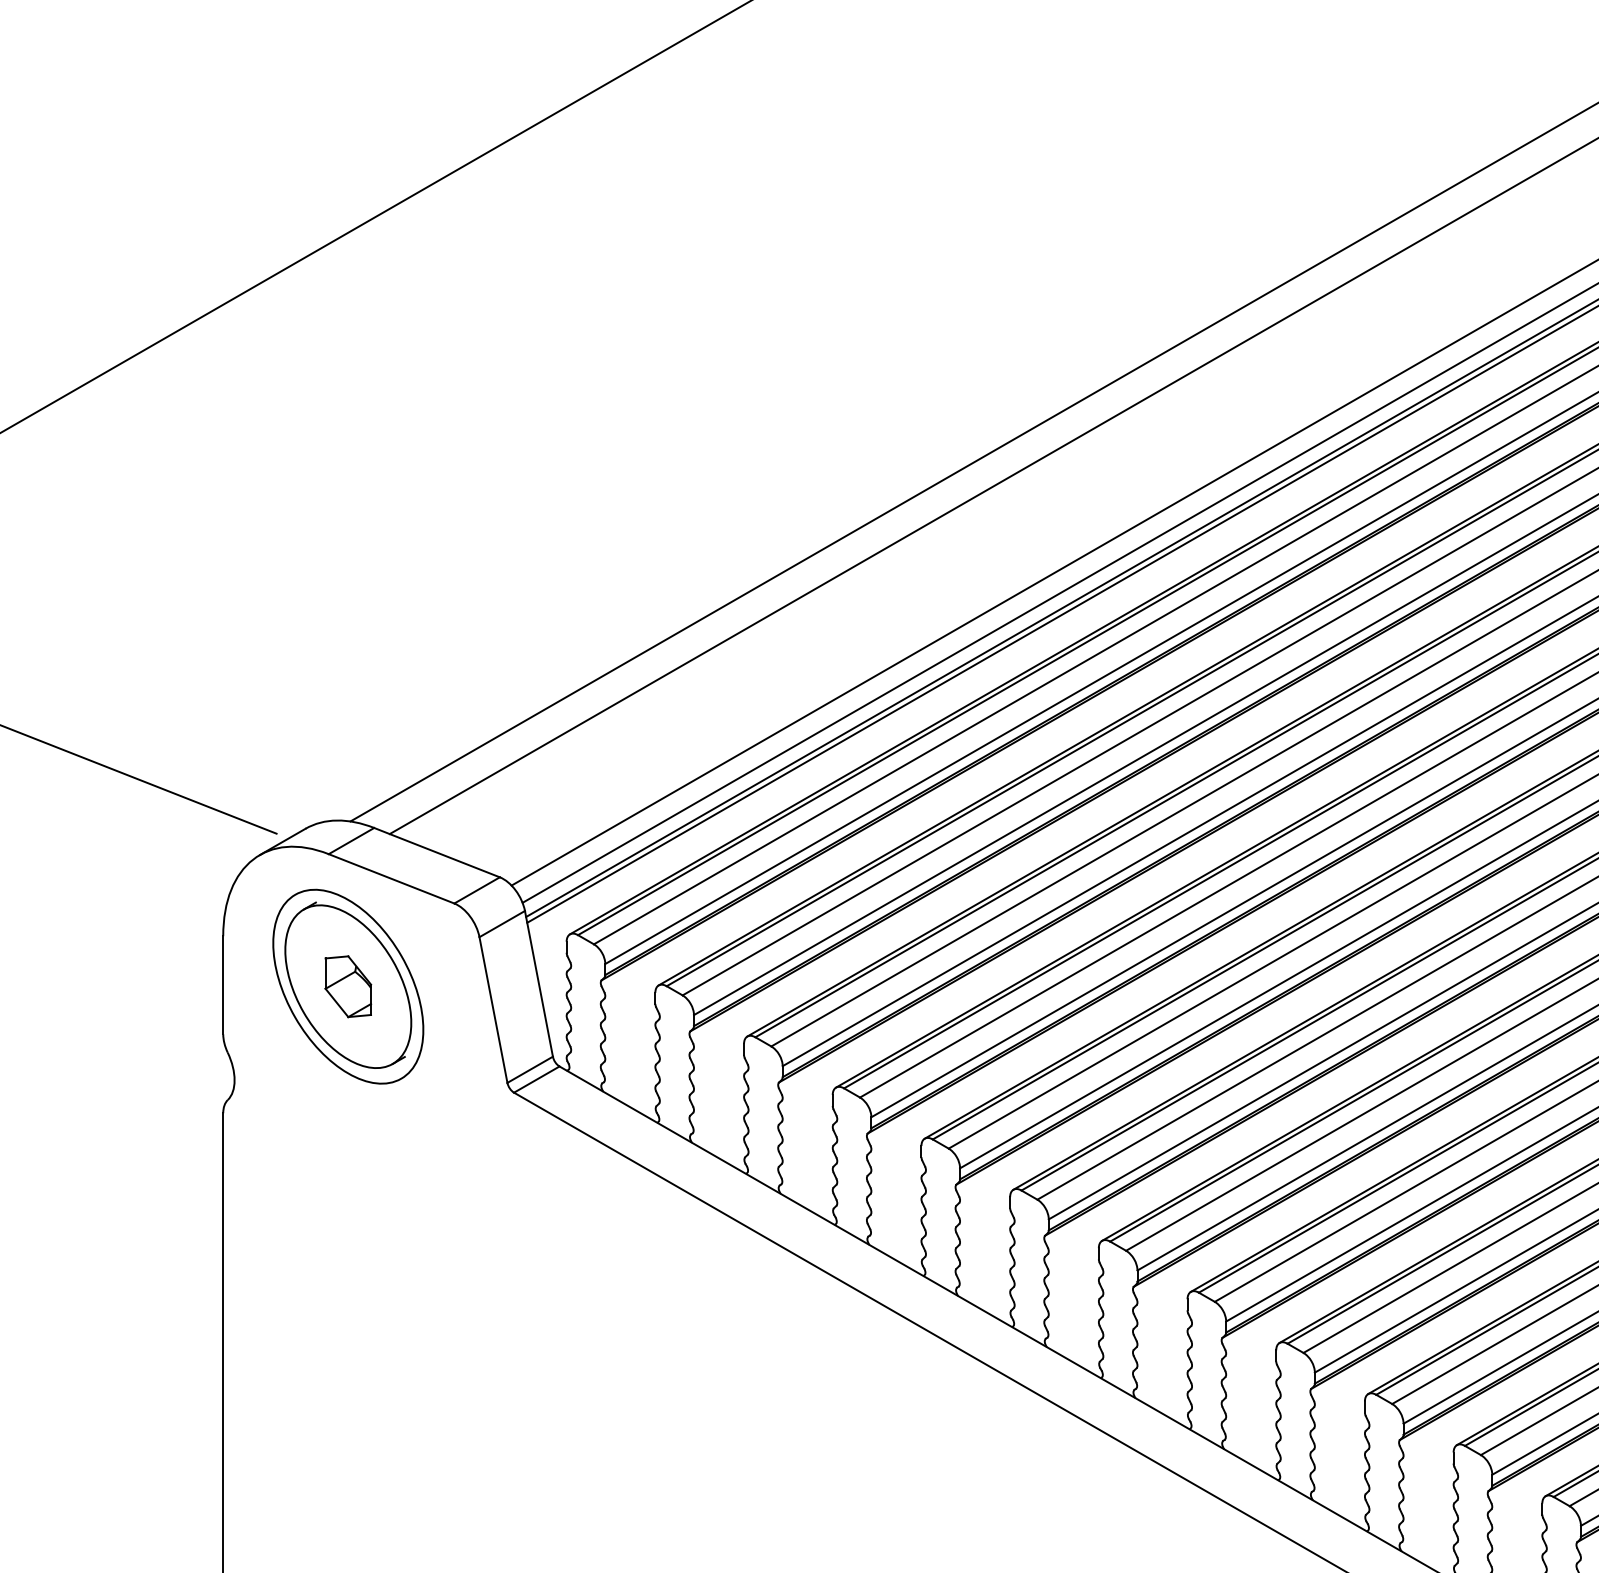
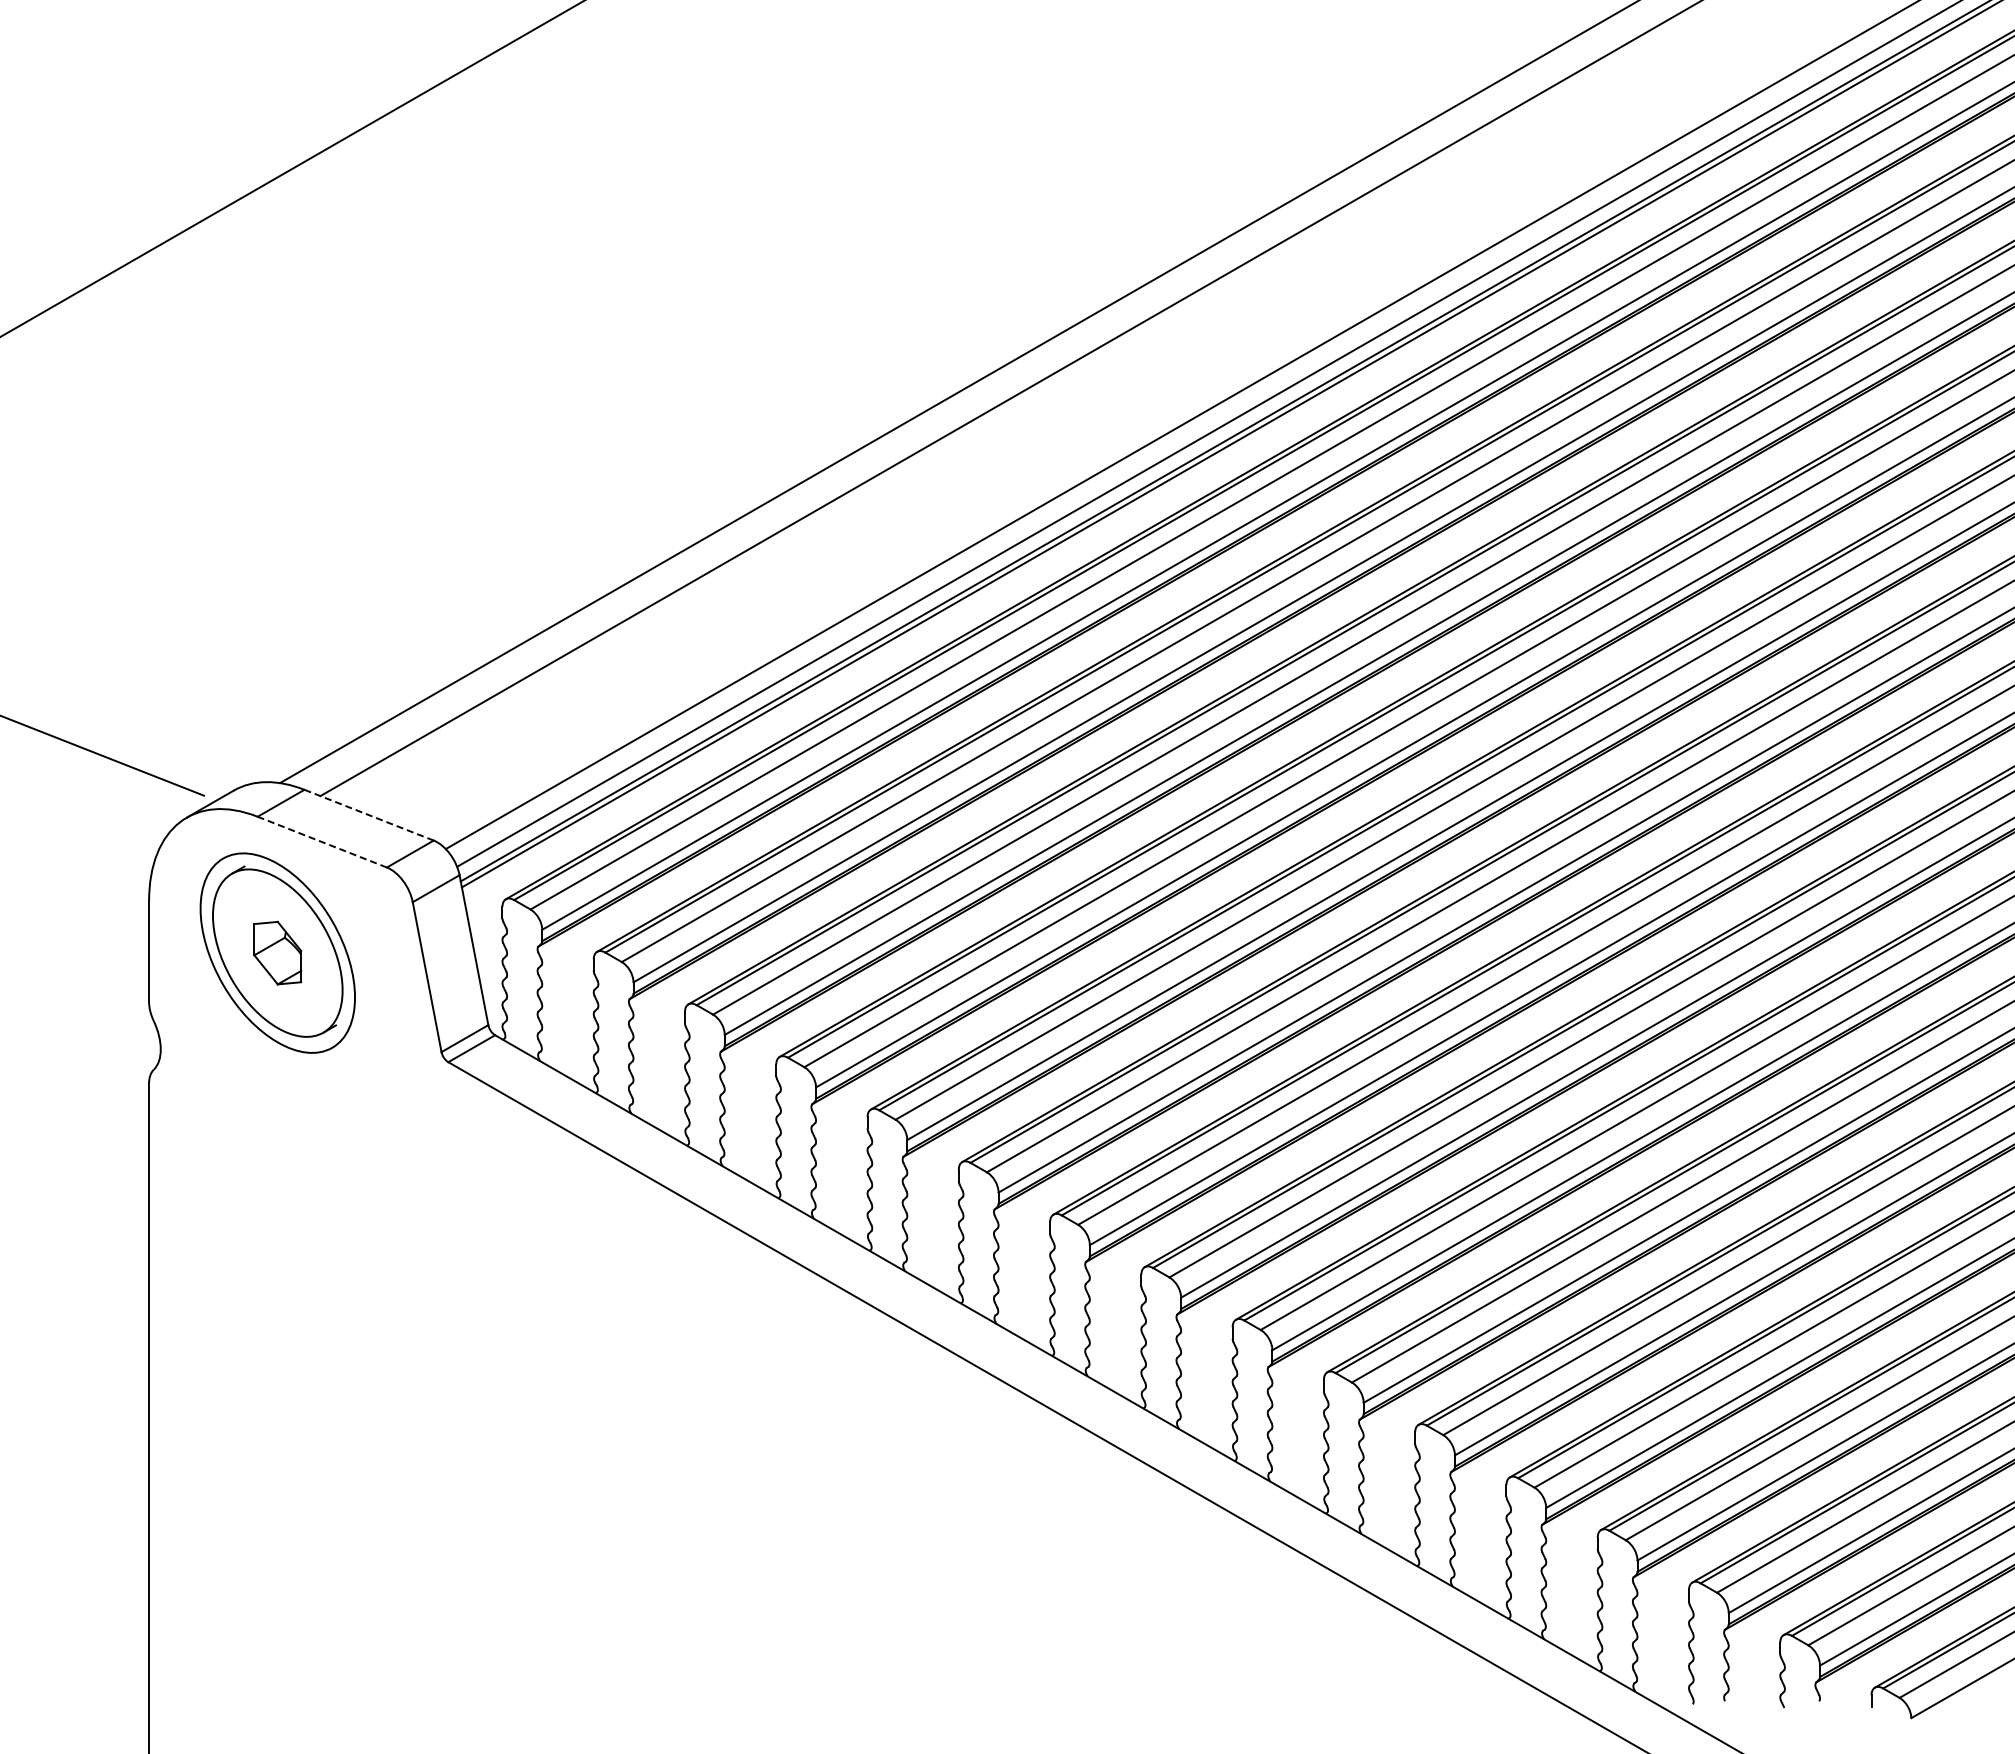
line: (437, 852) -> (369, 815), solid -> dashed
line: (390, 878) -> (321, 841), solid -> dashed

